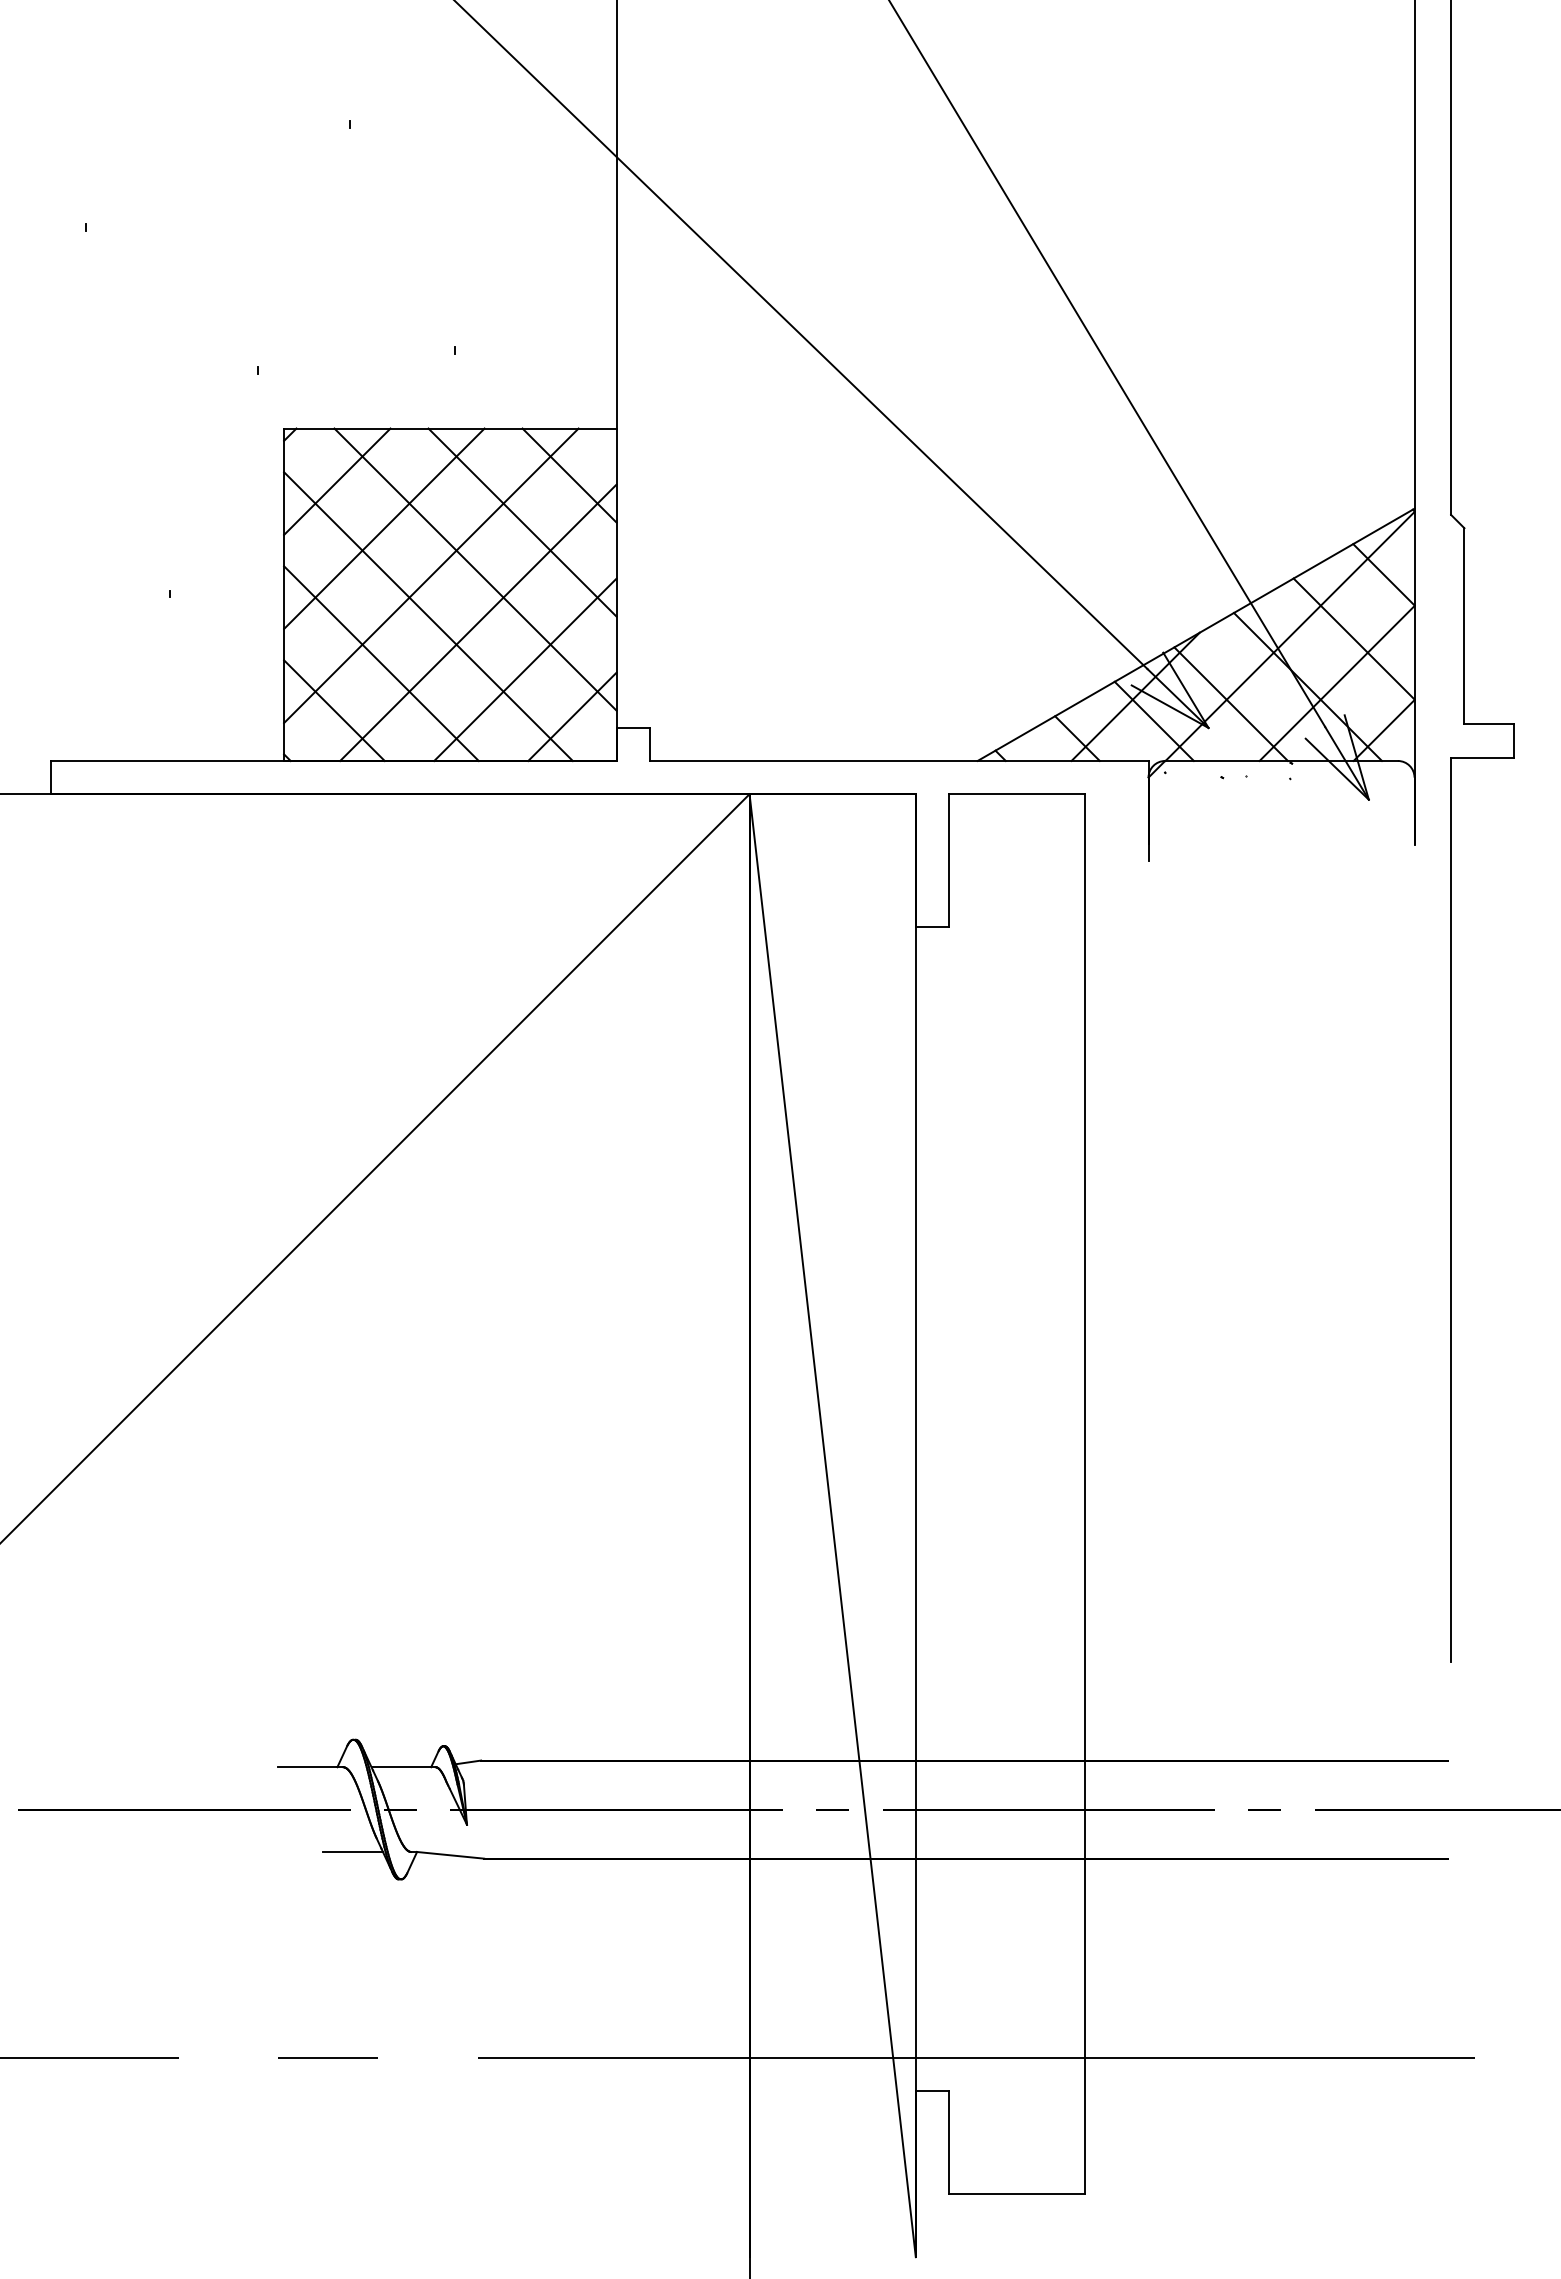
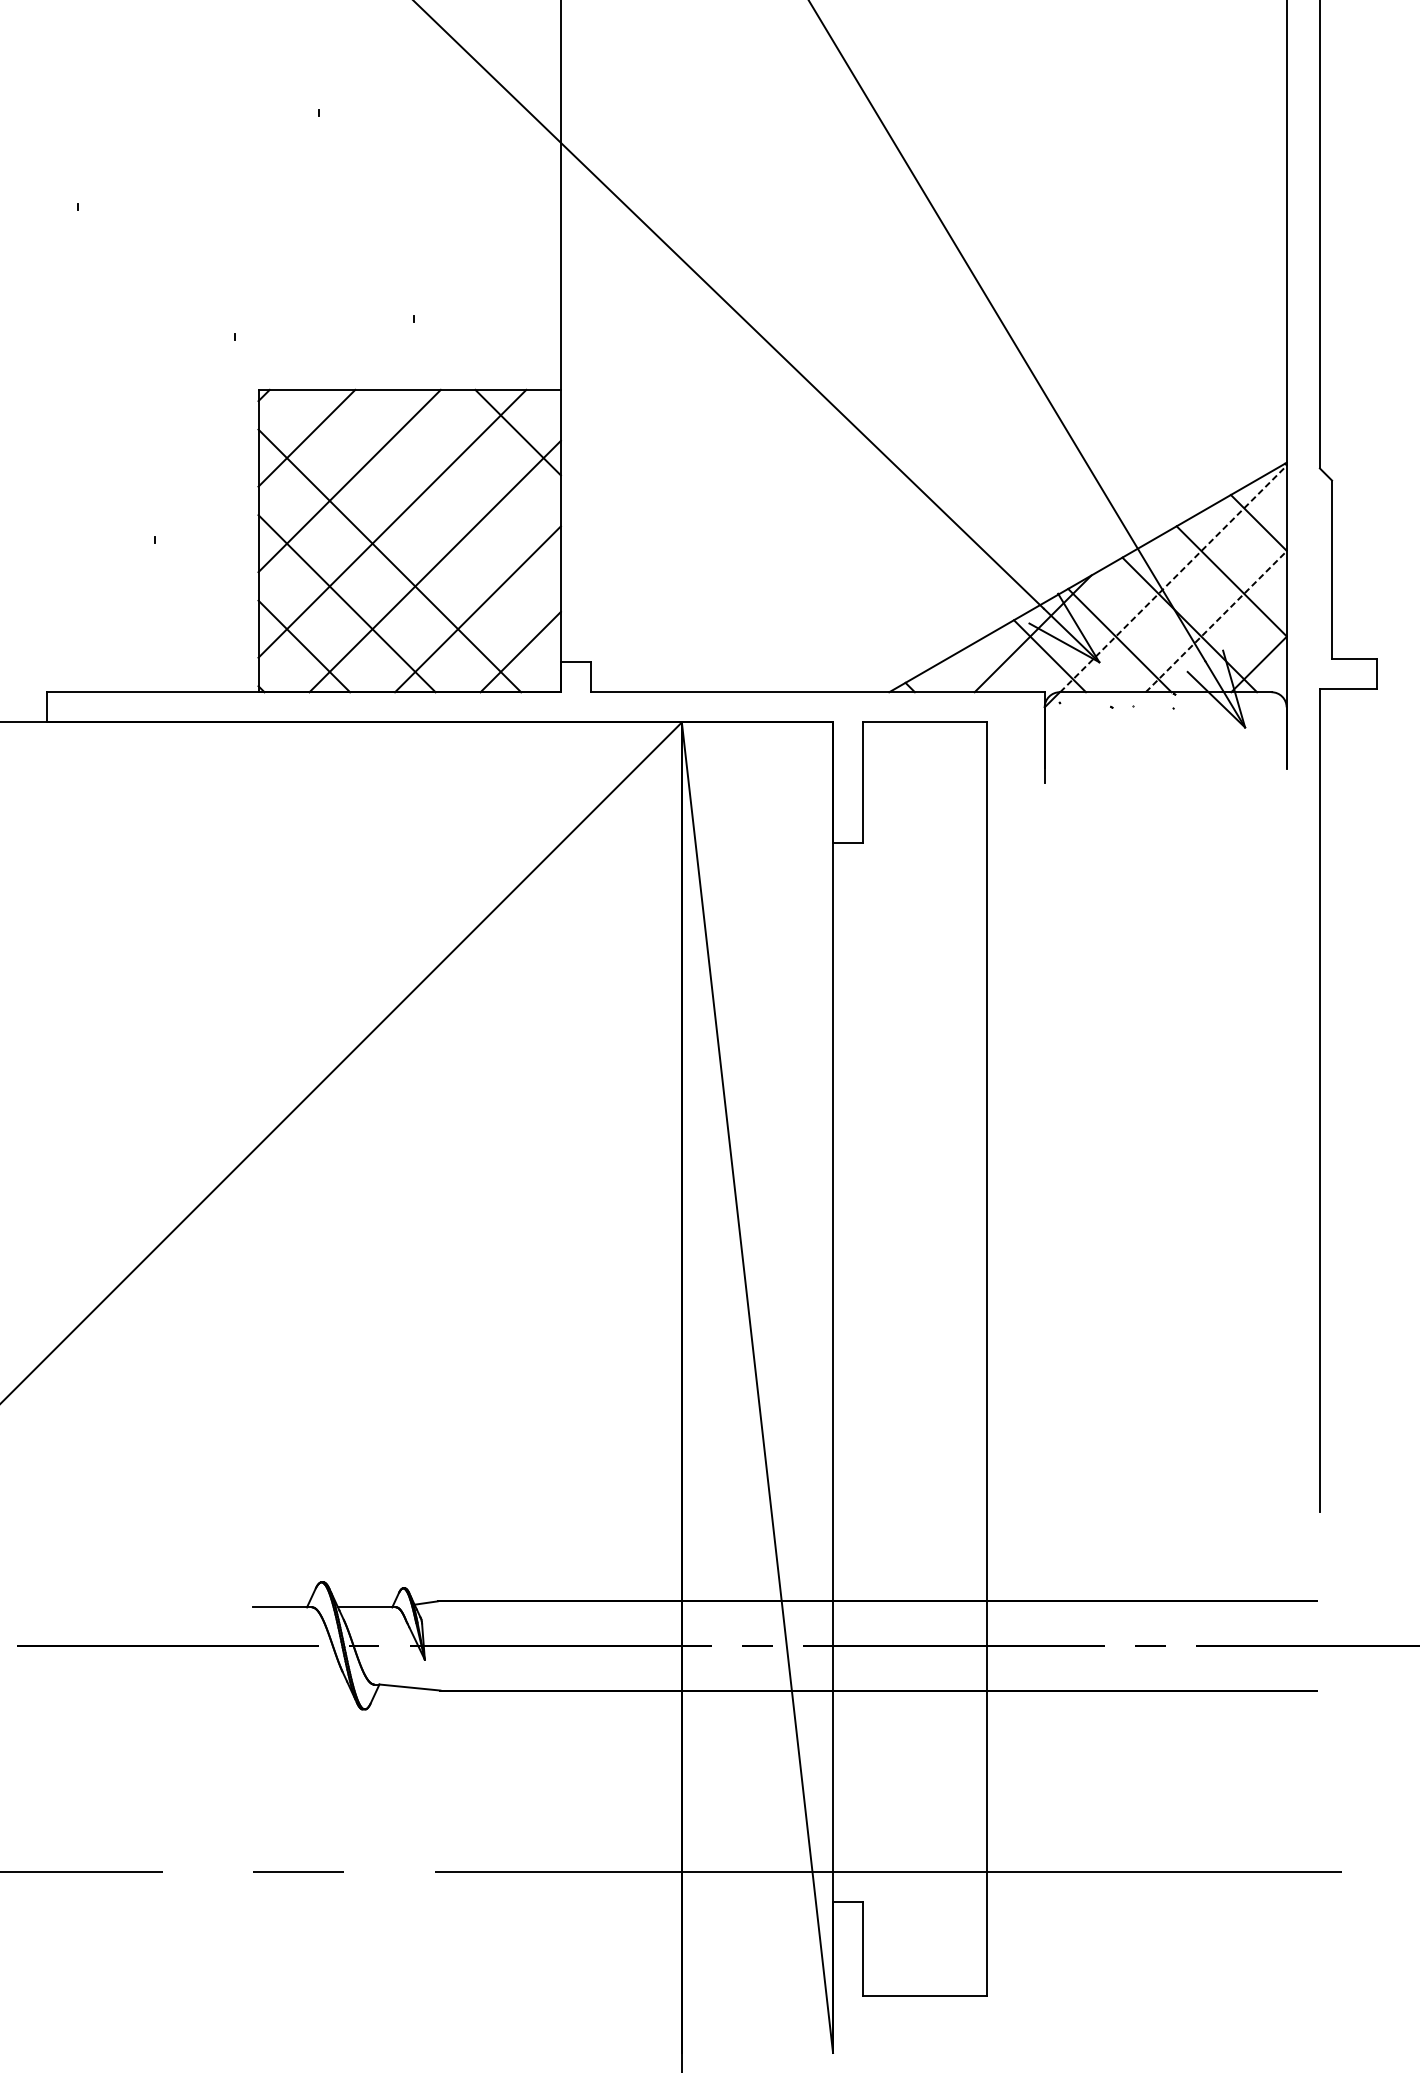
line: (522, 522) -> (475, 475), removed
line: (475, 569) -> (432, 518), removed
line: (1290, 636) -> (1173, 579), solid -> dashed
line: (1337, 683) -> (1216, 621), solid -> dashed
line: (1077, 738) -> (980, 671), removed
line: (352, 1852) -> (320, 1684), removed

